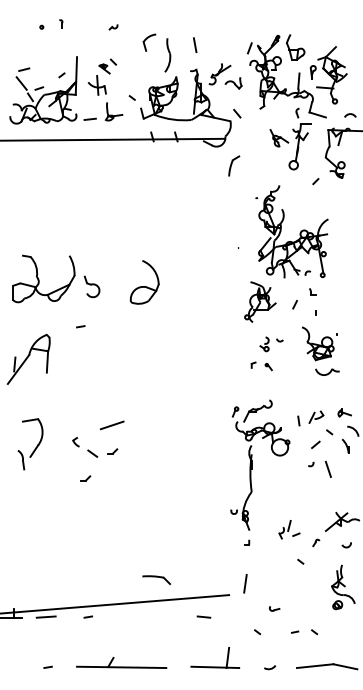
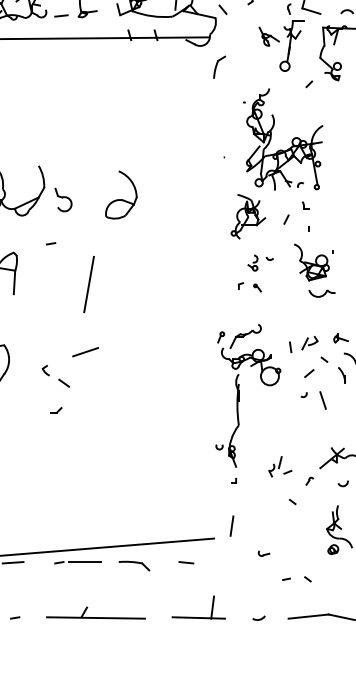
line: (114, 363) -> (88, 284), added
part: (112, 451) -> (85, 380), removed
part: (156, 579) -> (134, 565), moved
line: (111, 616) -> (84, 562), added
line: (257, 632) -> (245, 579), removed

